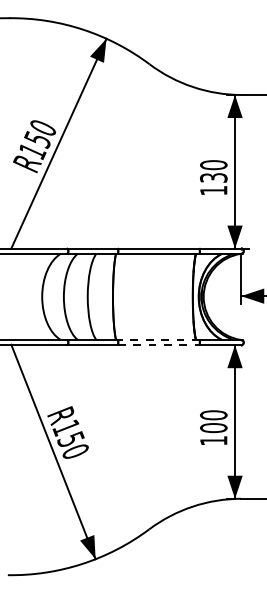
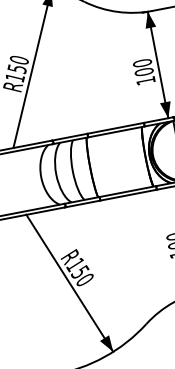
text: (213, 177) -> (143, 71), 130 -> 100
line: (158, 339) -> (127, 191), dashed -> solid
line: (158, 345) -> (128, 195), dashed -> solid

